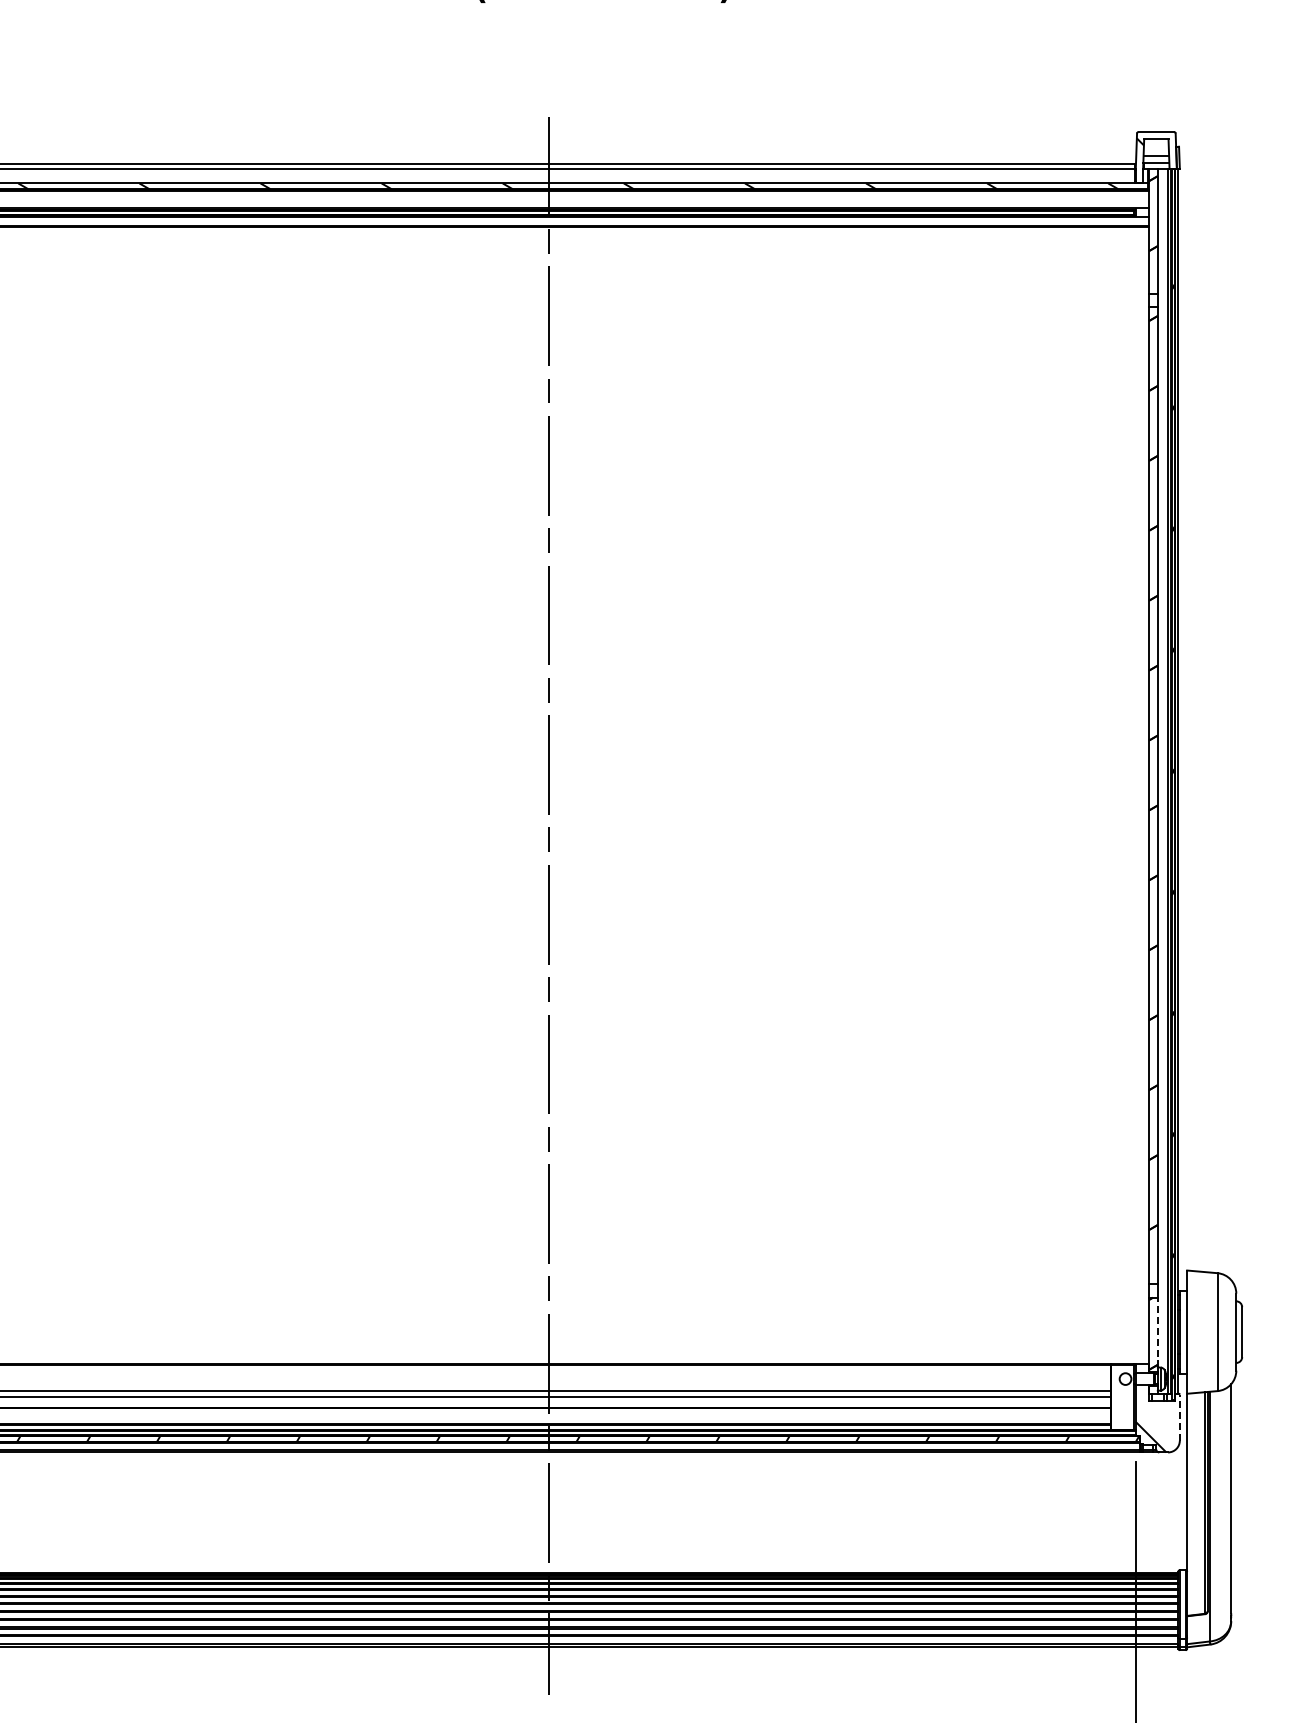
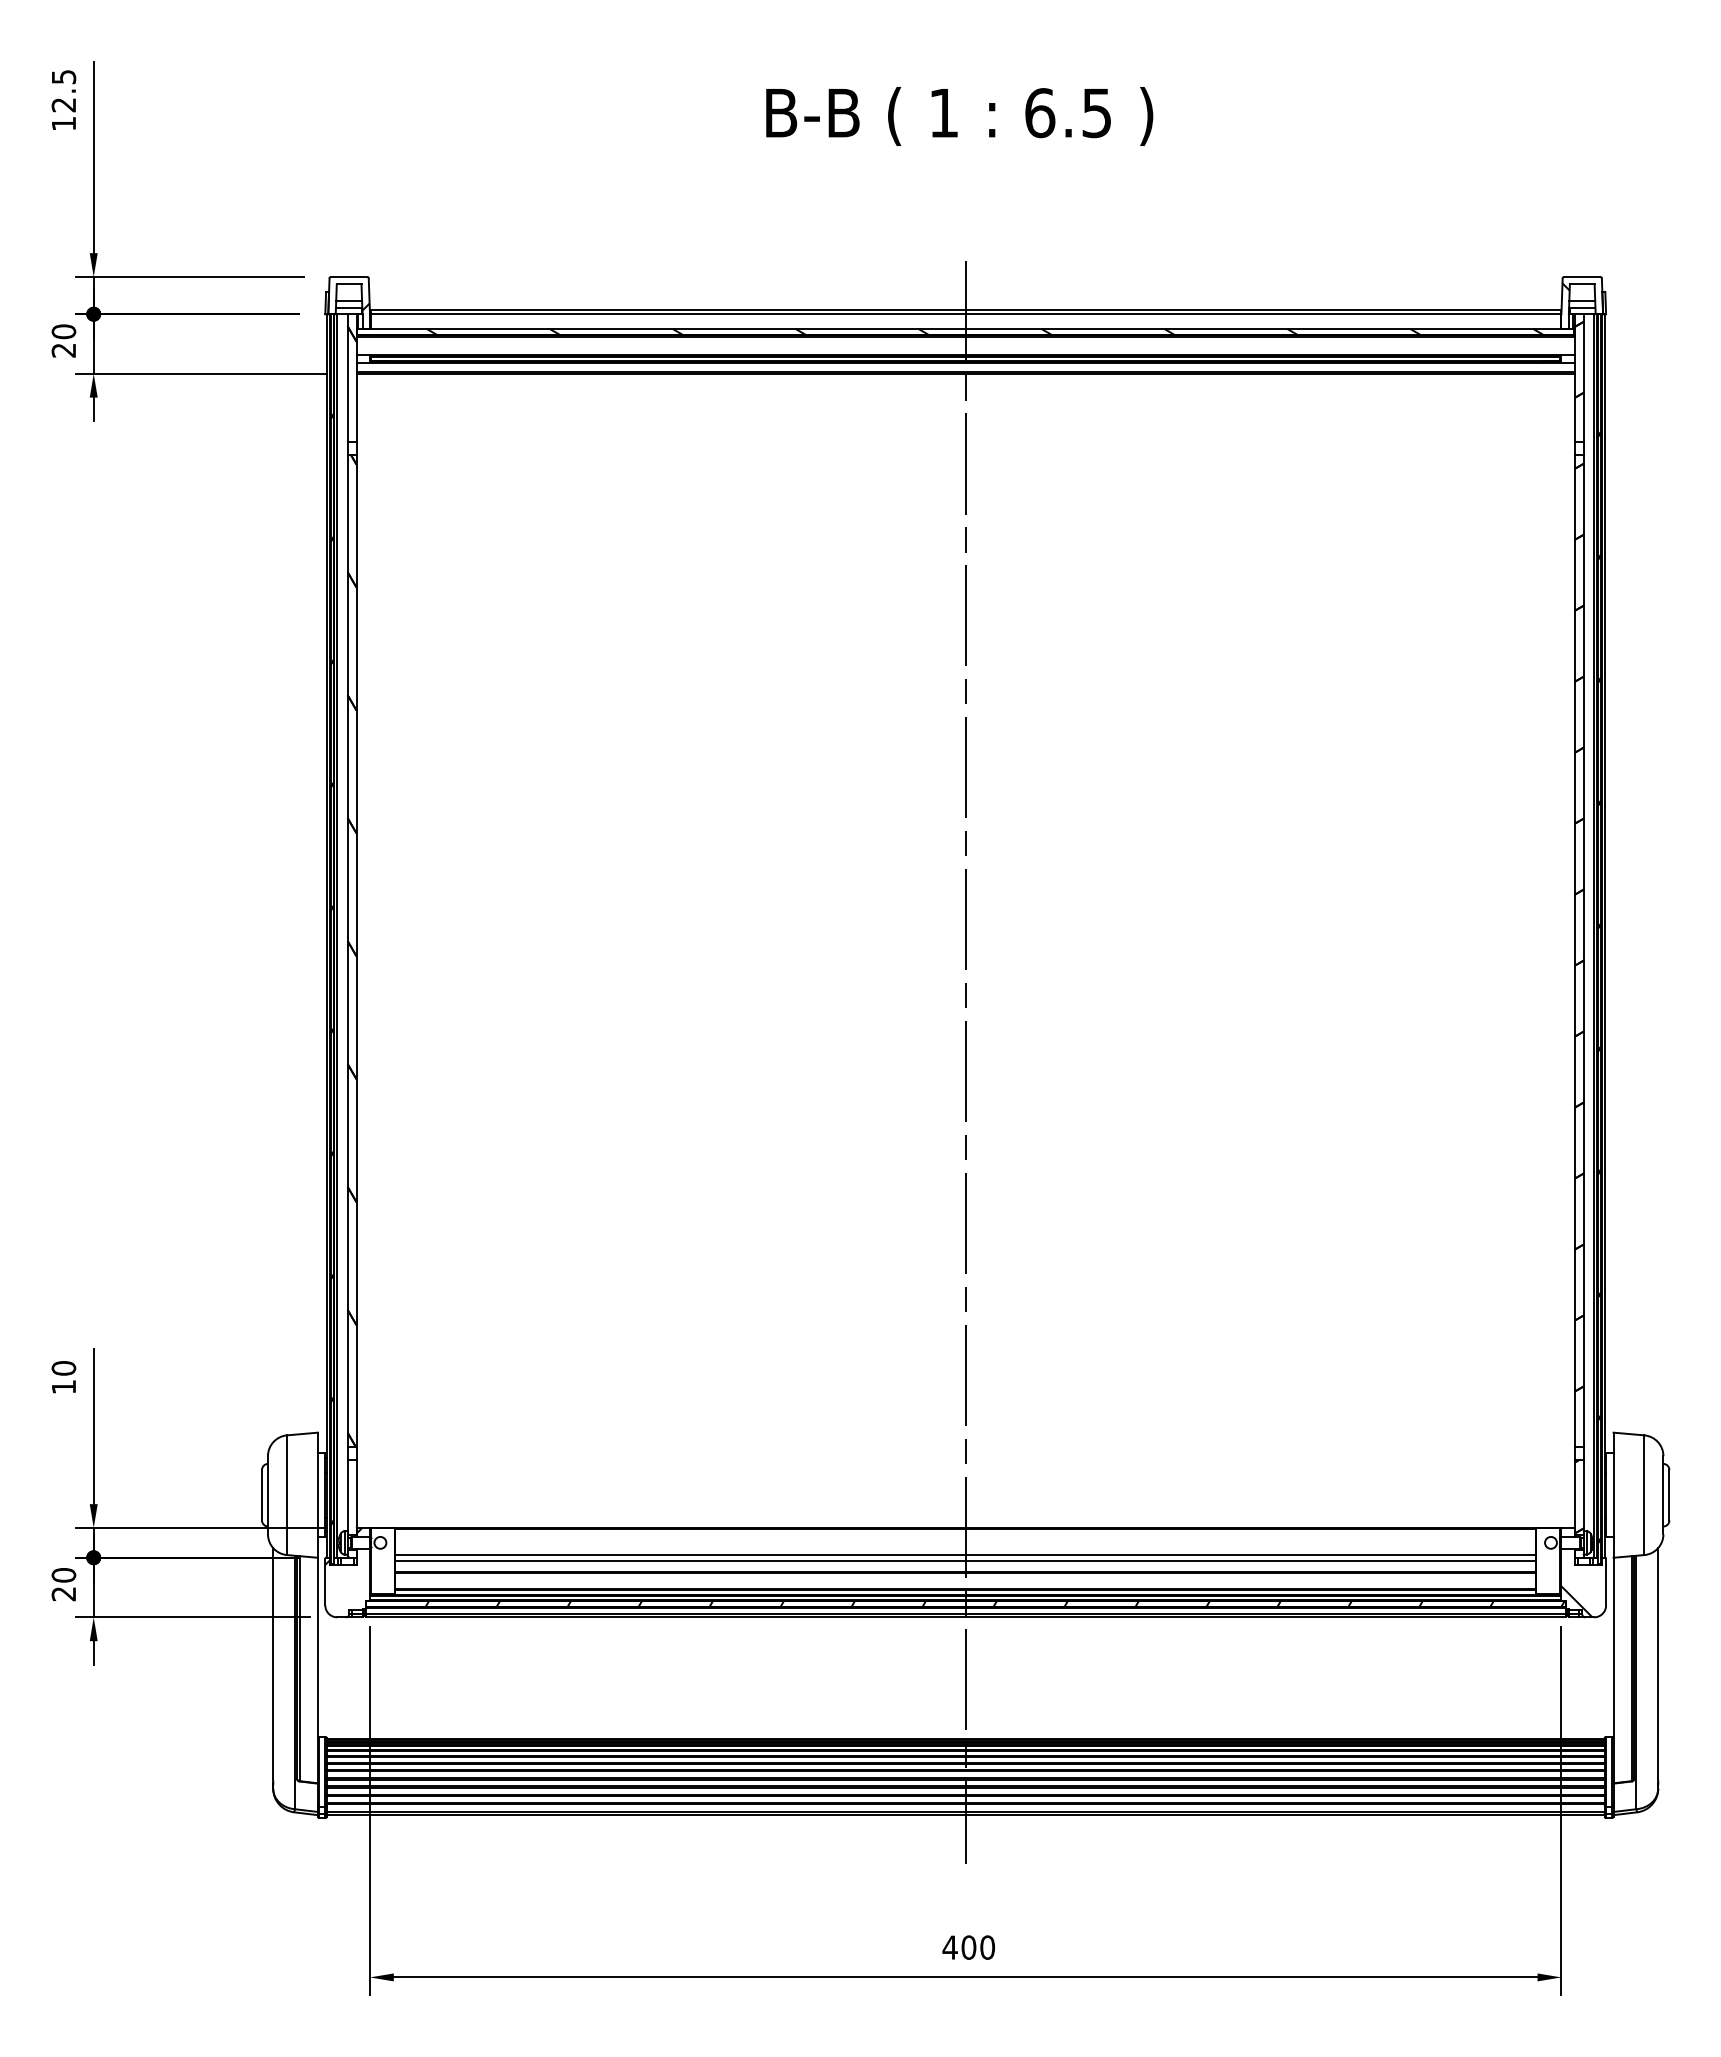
line: (1157, 1332) -> (1583, 1495), dashed -> solid
line: (1180, 1417) -> (1606, 1581), dashed -> solid

